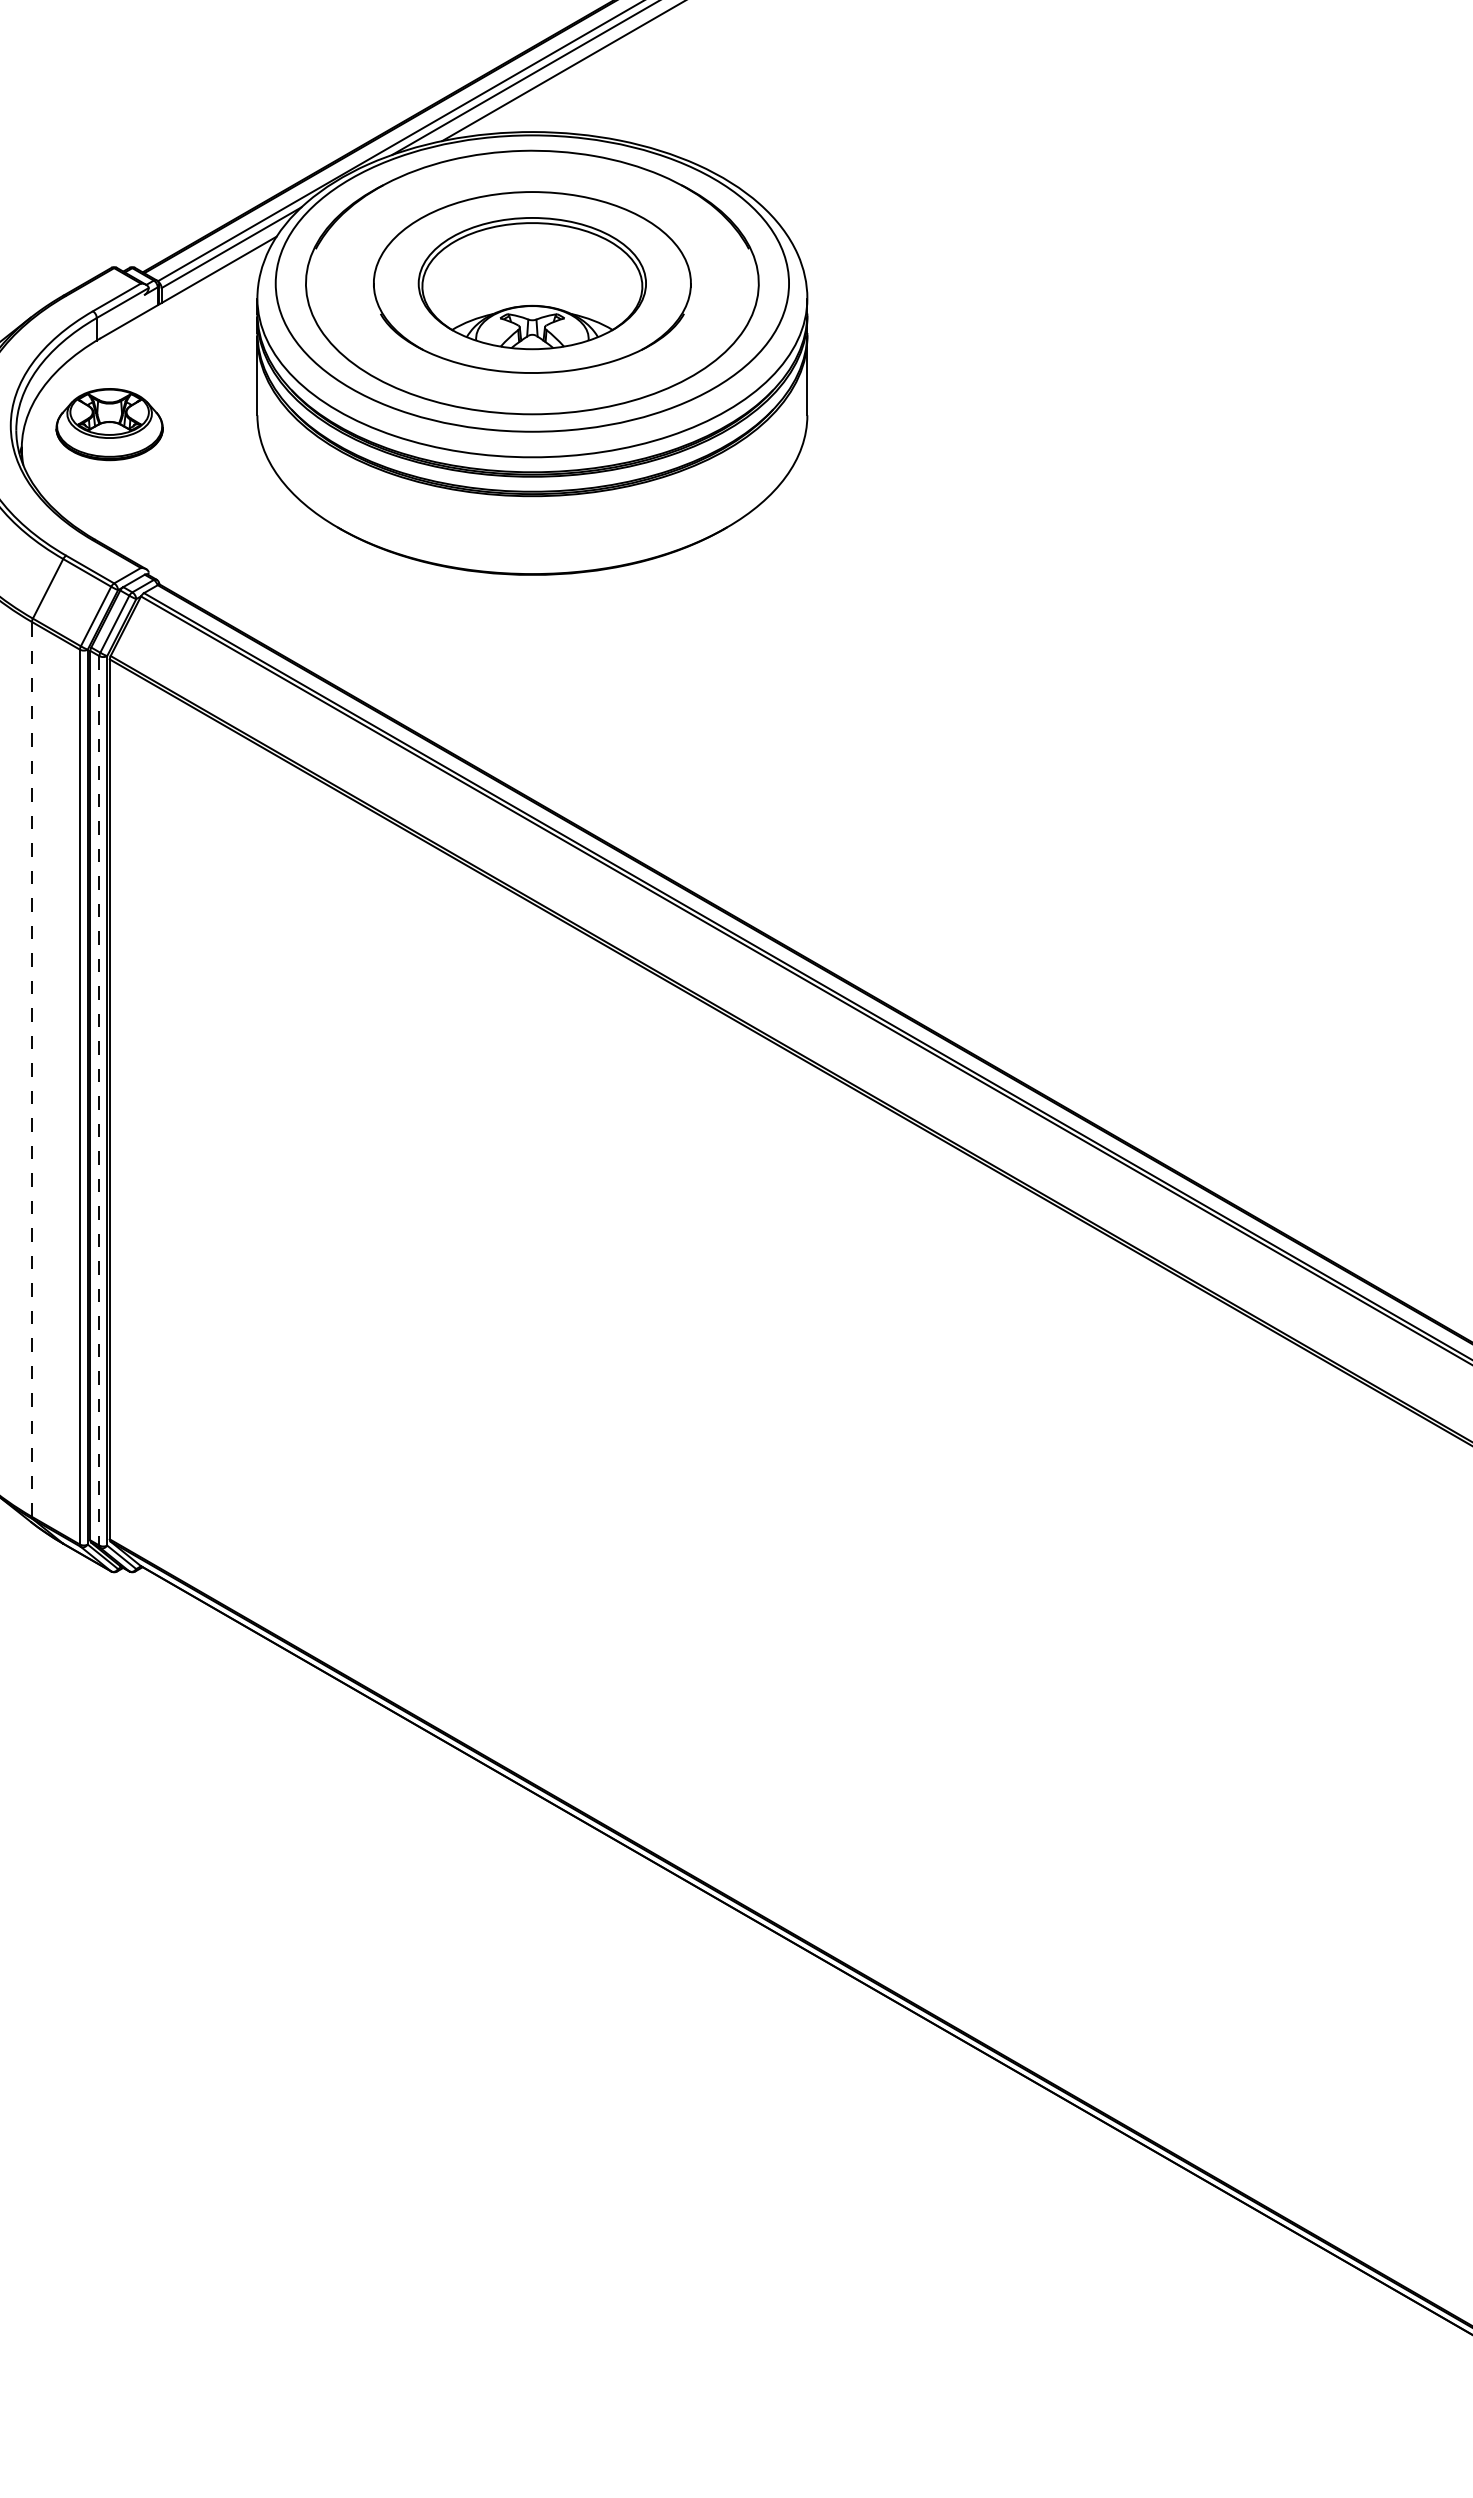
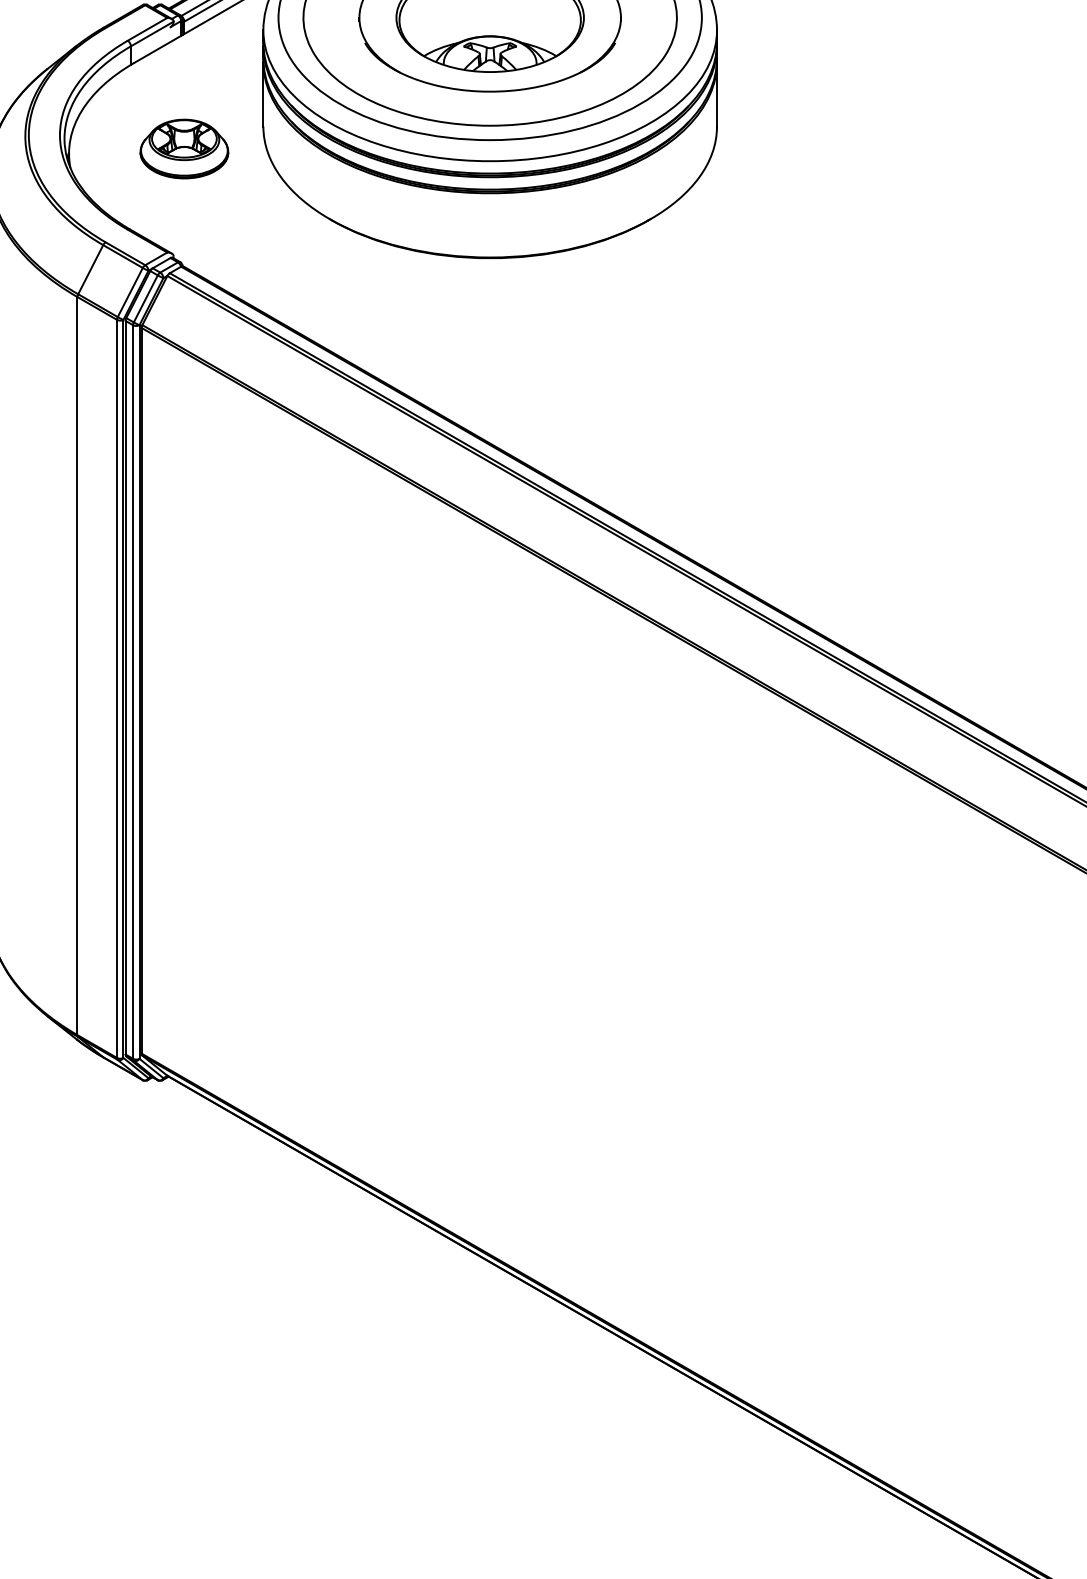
part: (109, 424) -> (184, 149), moved
line: (32, 1068) -> (77, 665), dashed -> solid
line: (99, 1100) -> (133, 691), dashed -> solid

